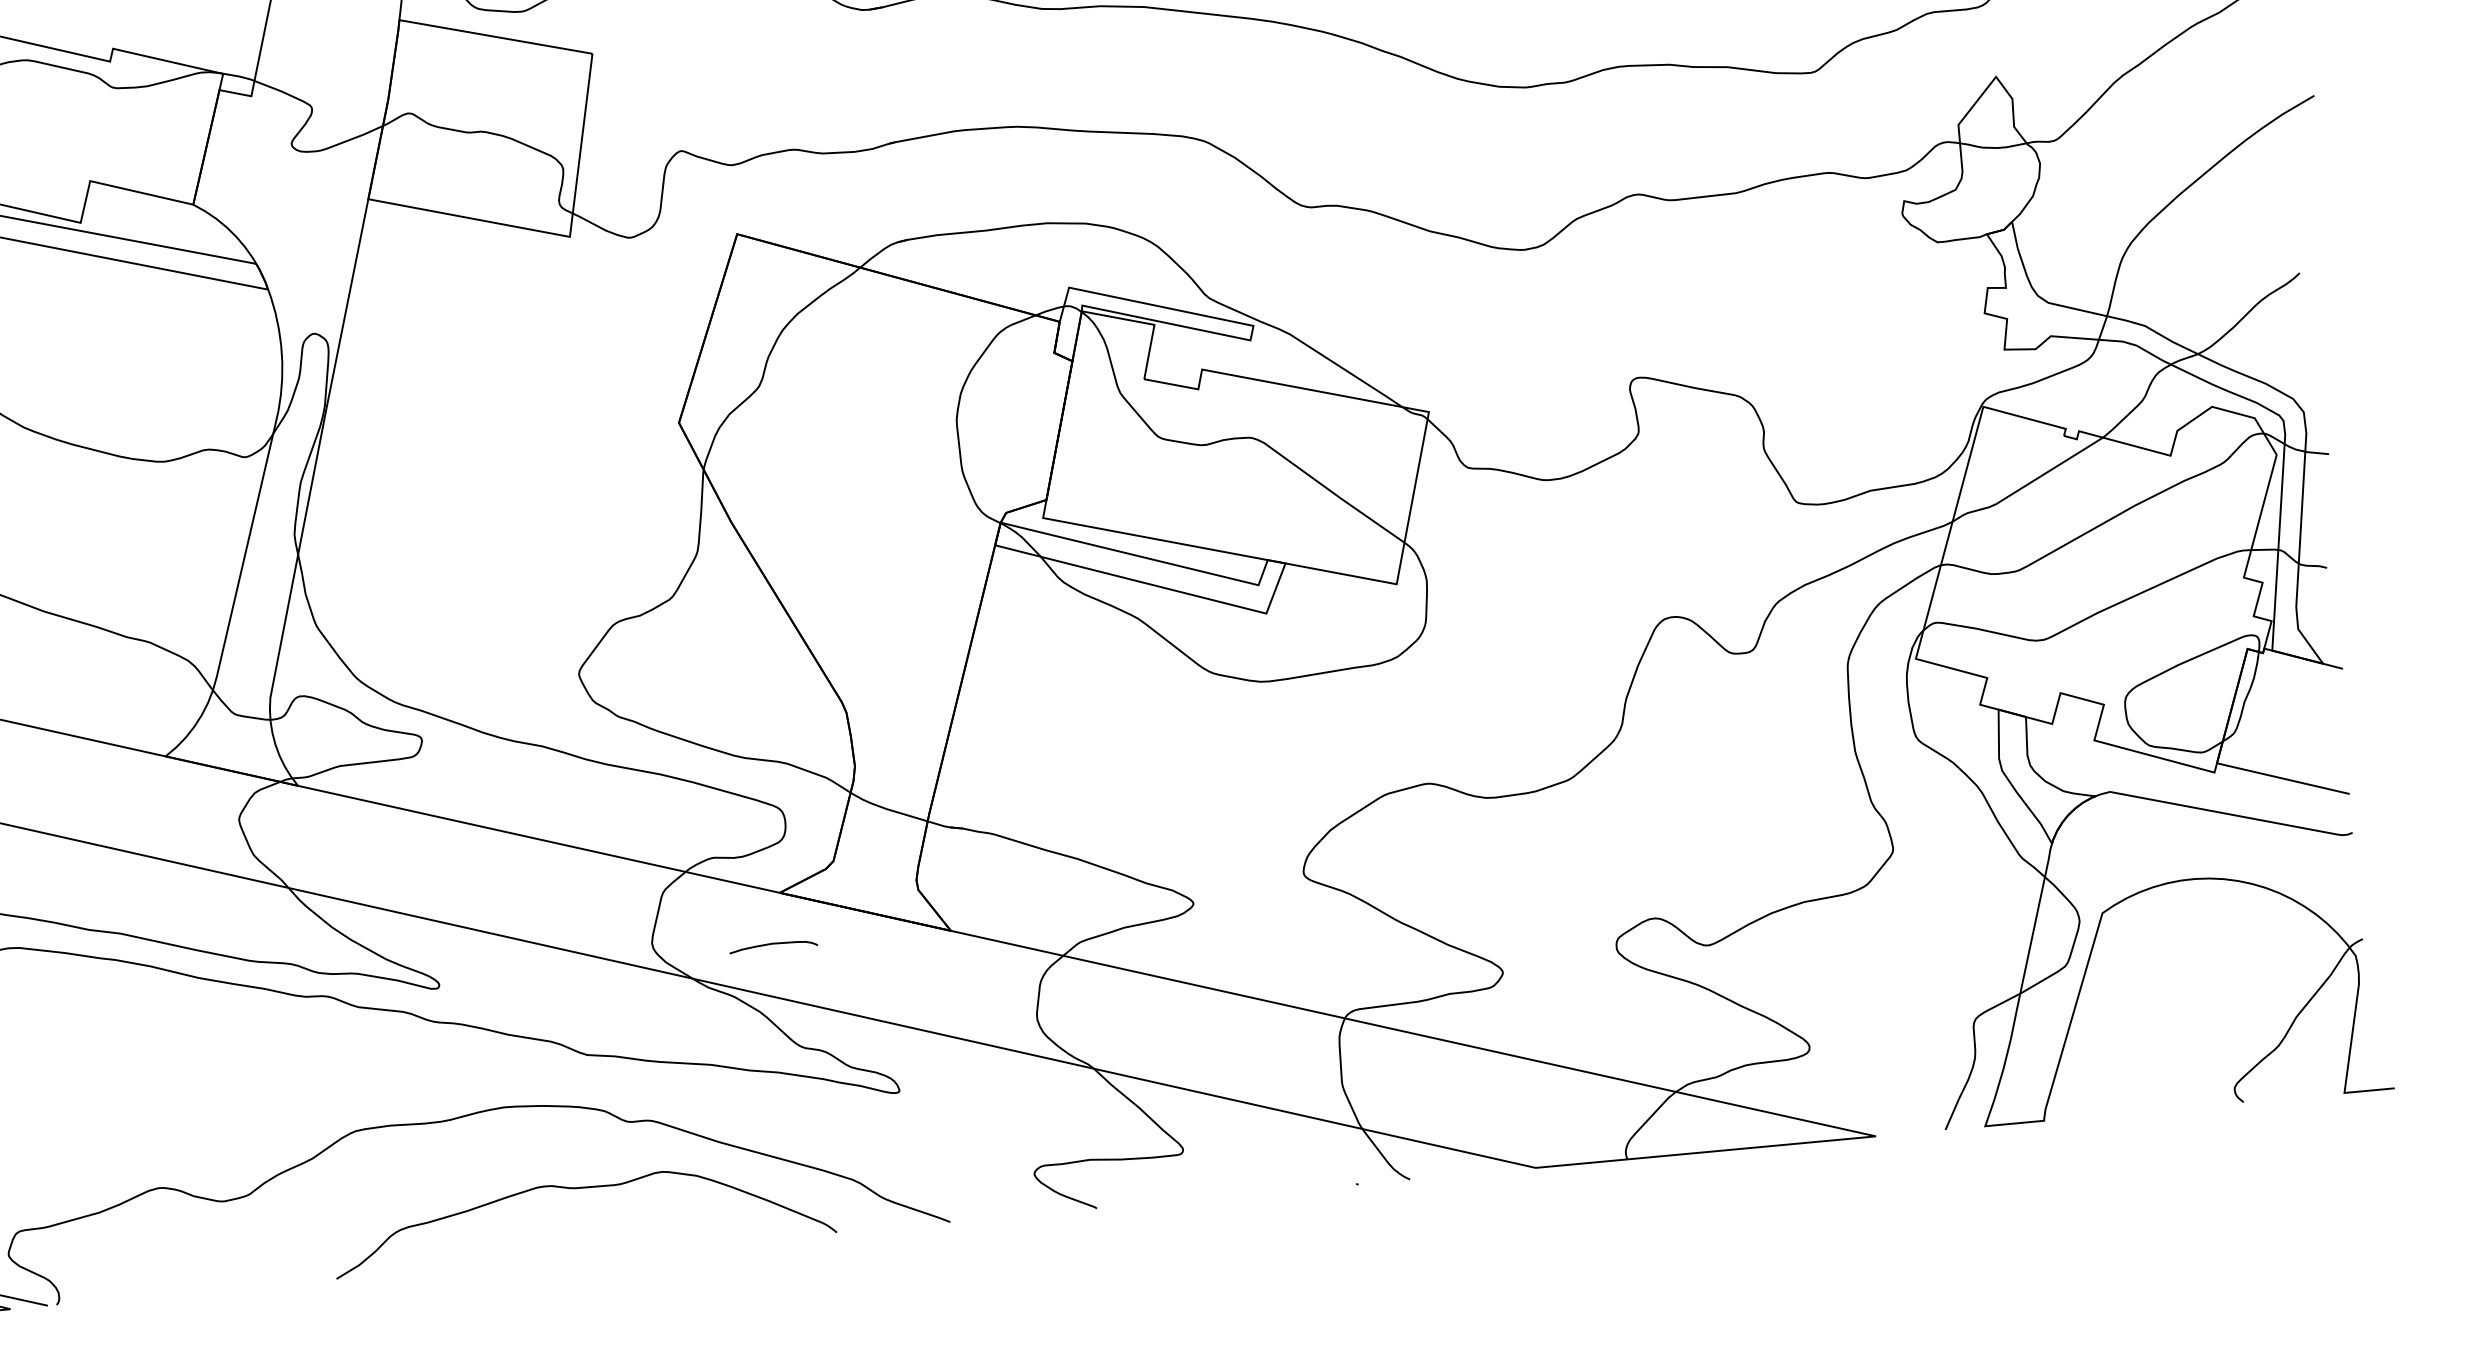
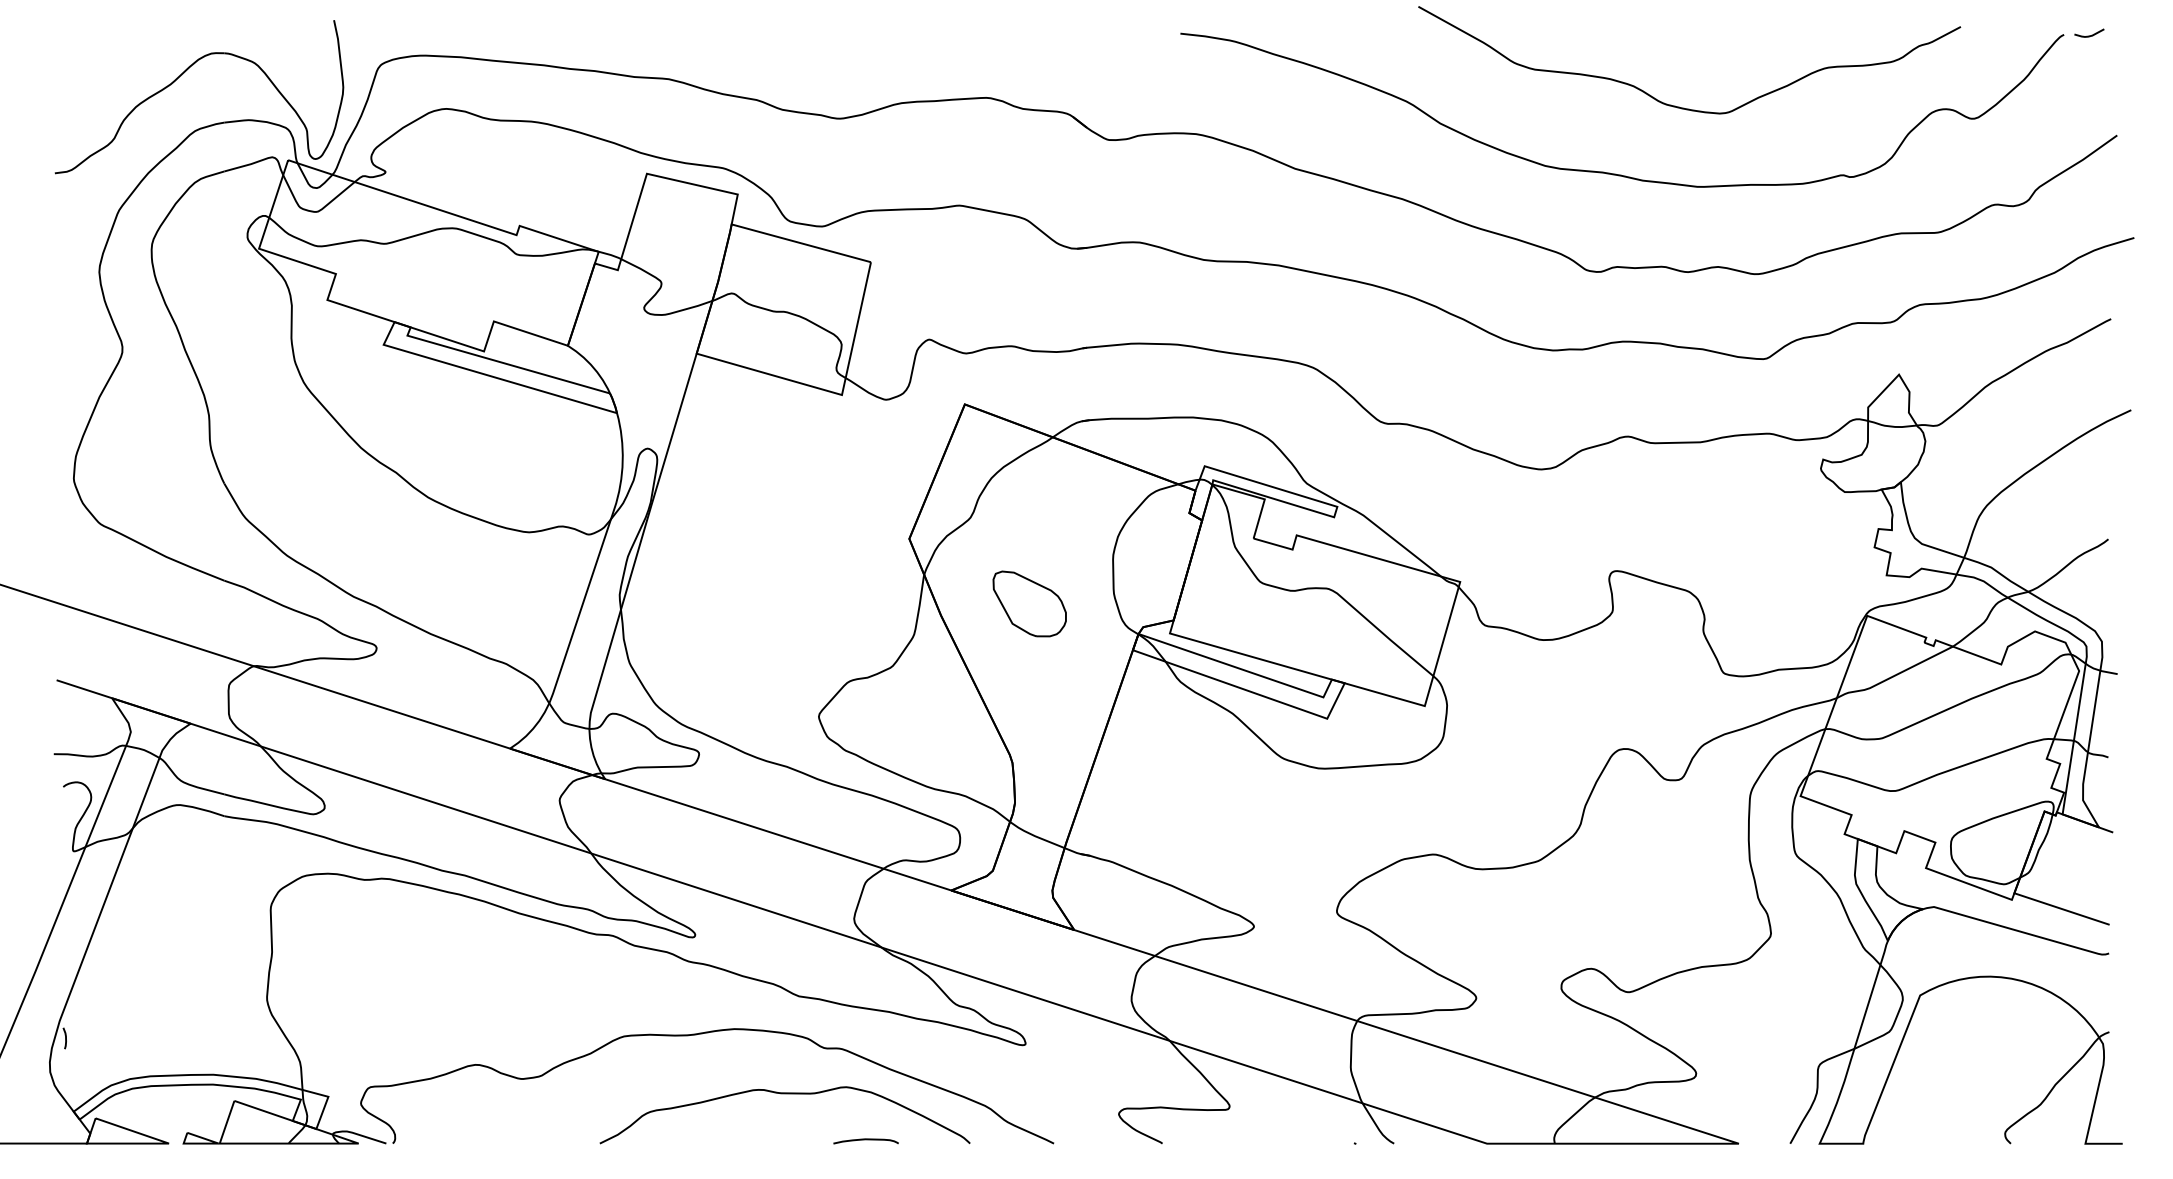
part: (849, 495) -> (1029, 603), added
curve: (772, 945) -> (865, 1140), moved

